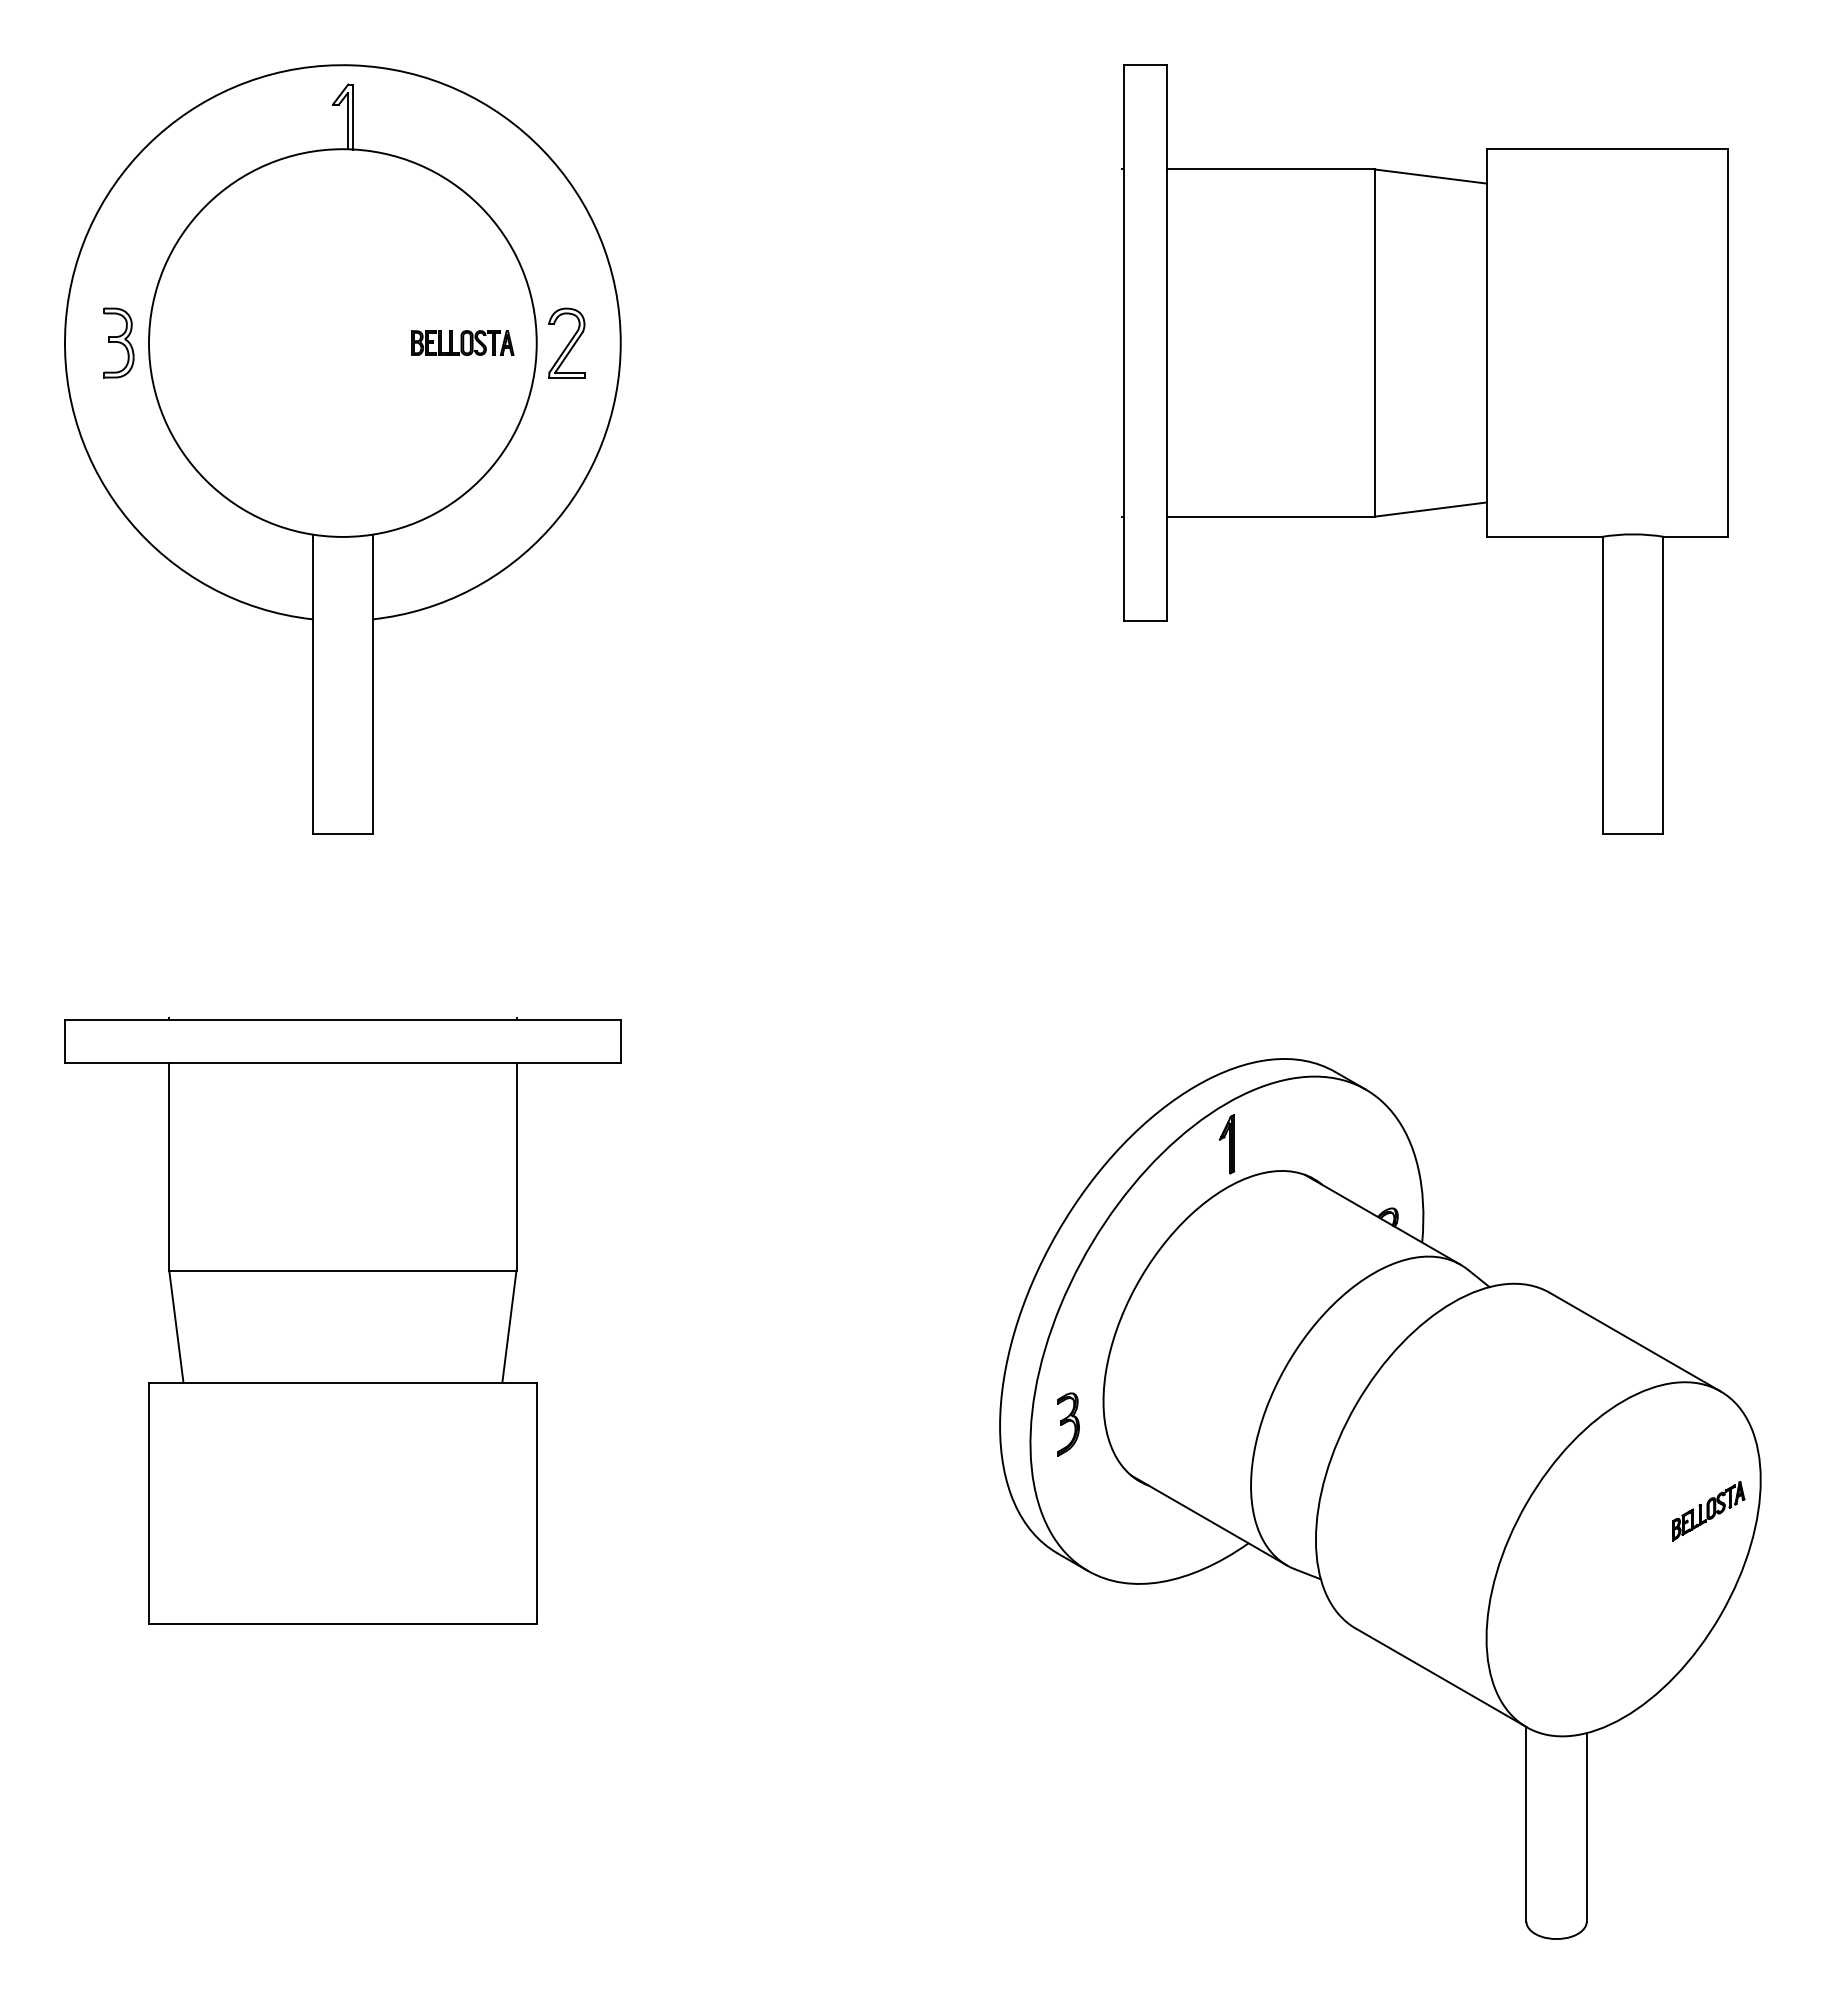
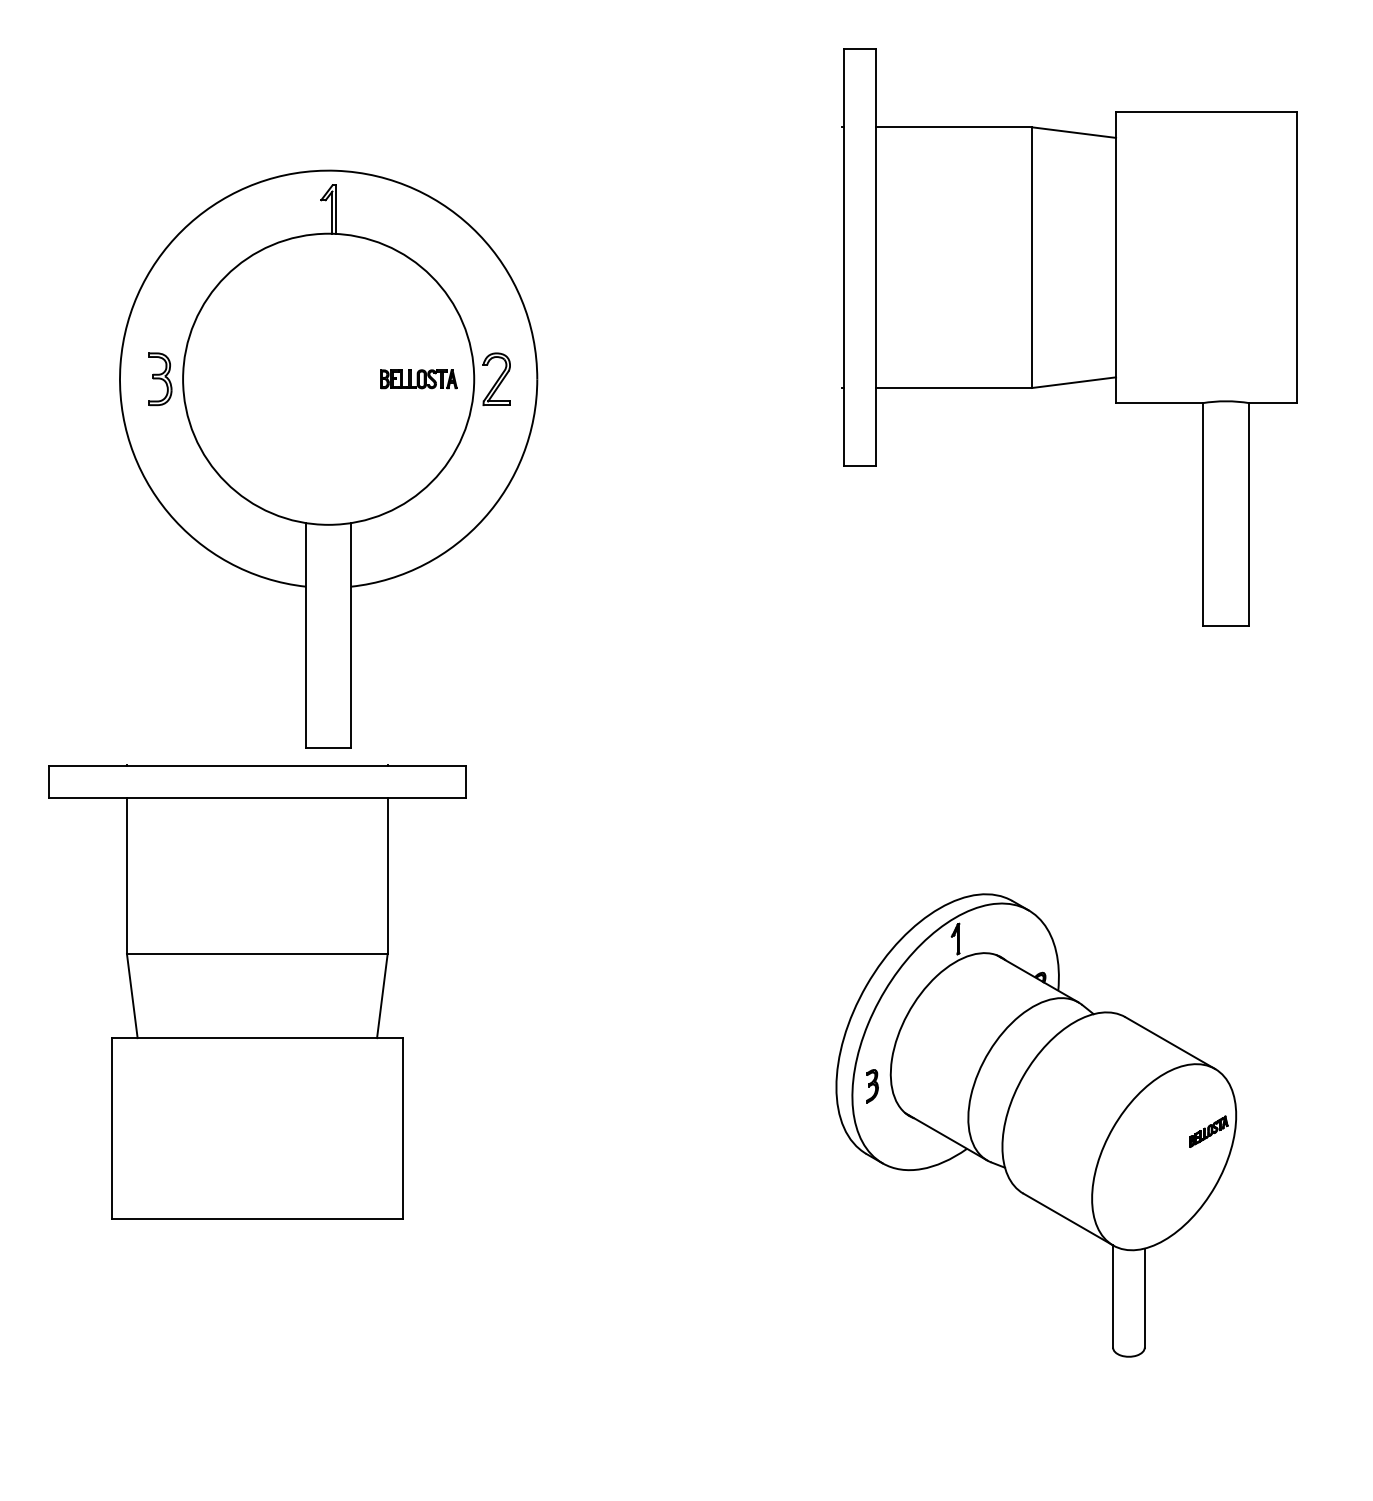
part: (342, 449) -> (328, 459), moved
part: (1380, 1498) -> (1036, 1125), size x0.7

